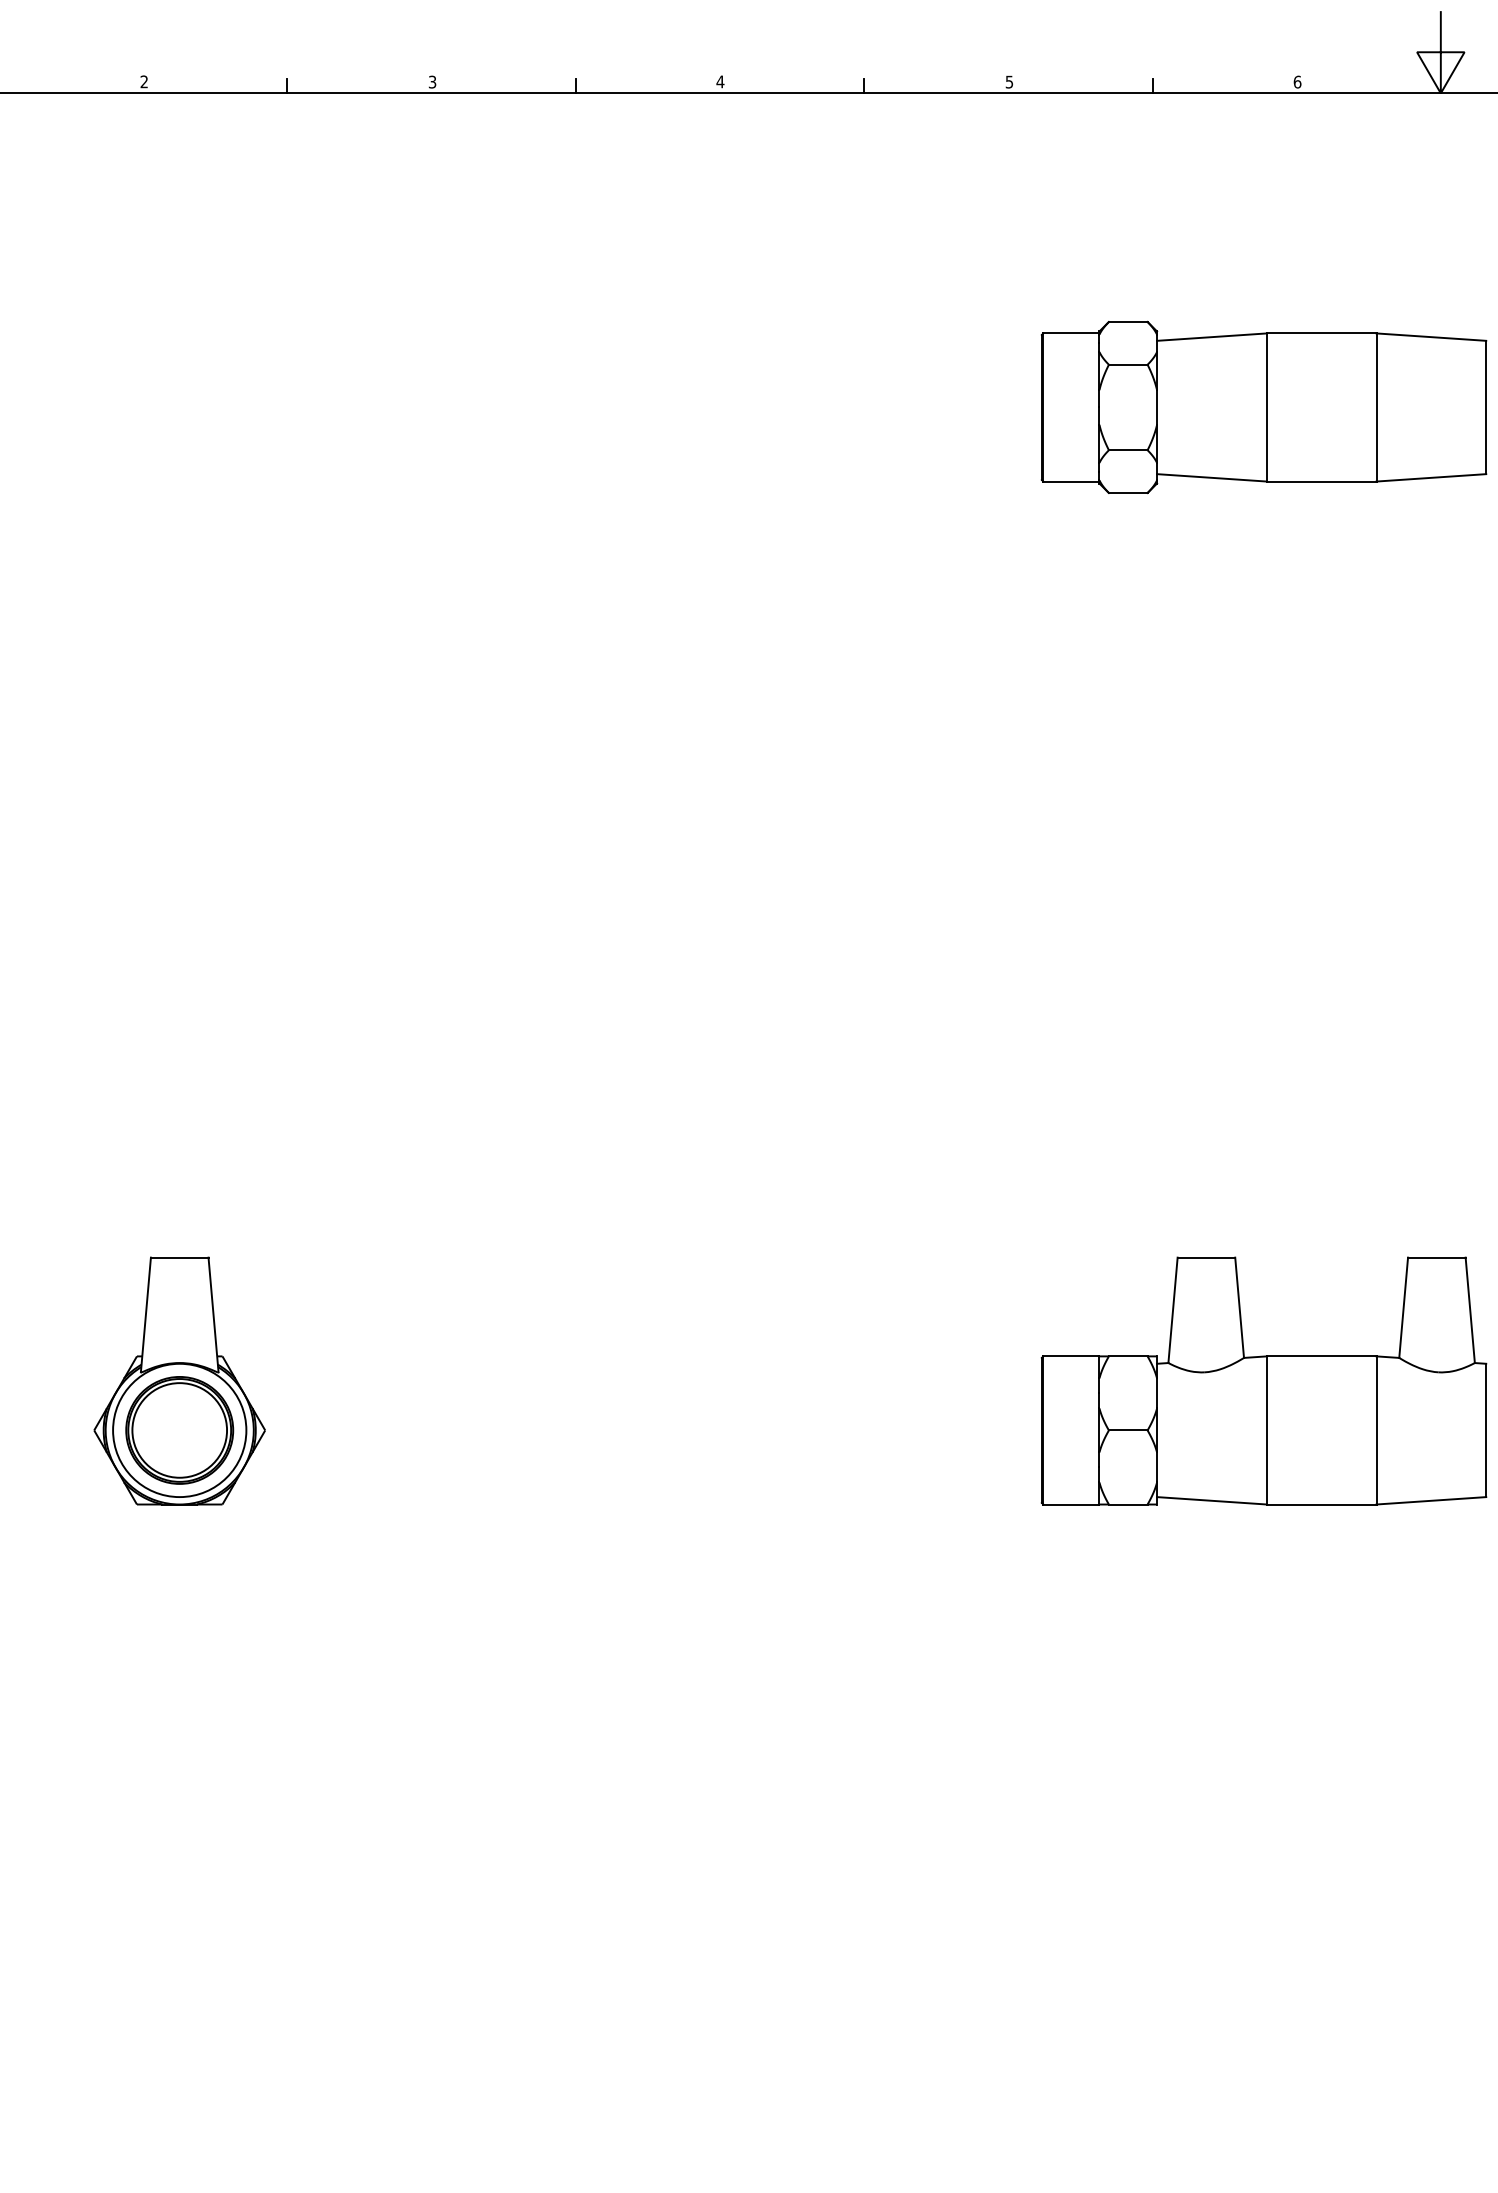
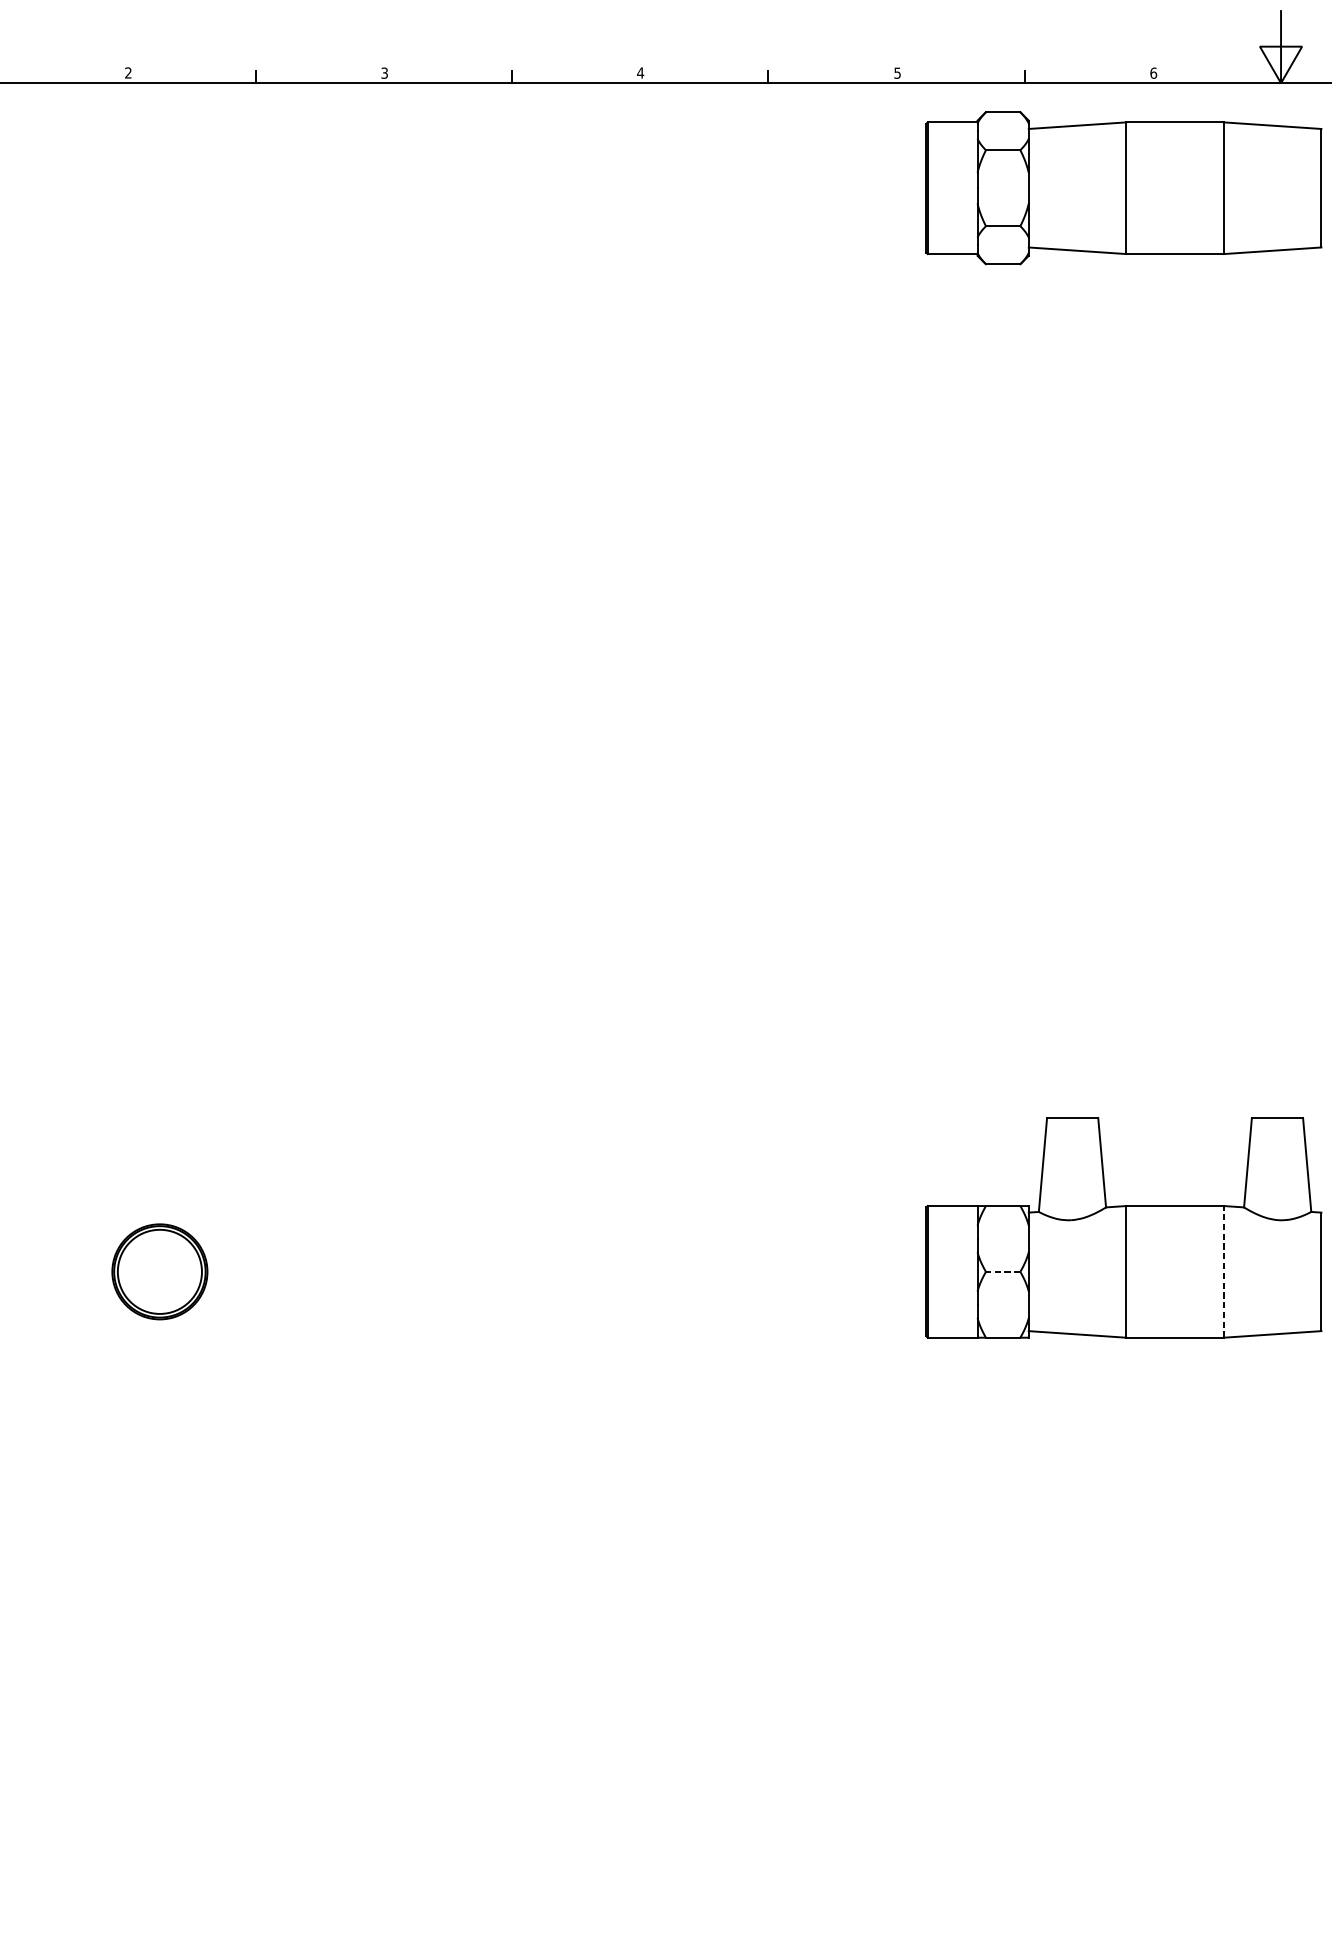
part: (1263, 407) -> (1123, 188), moved
part: (179, 1380) -> (159, 1227), removed
line: (1376, 1429) -> (1223, 1271), solid -> dashed
line: (1127, 1430) -> (1002, 1271), solid -> dashed

